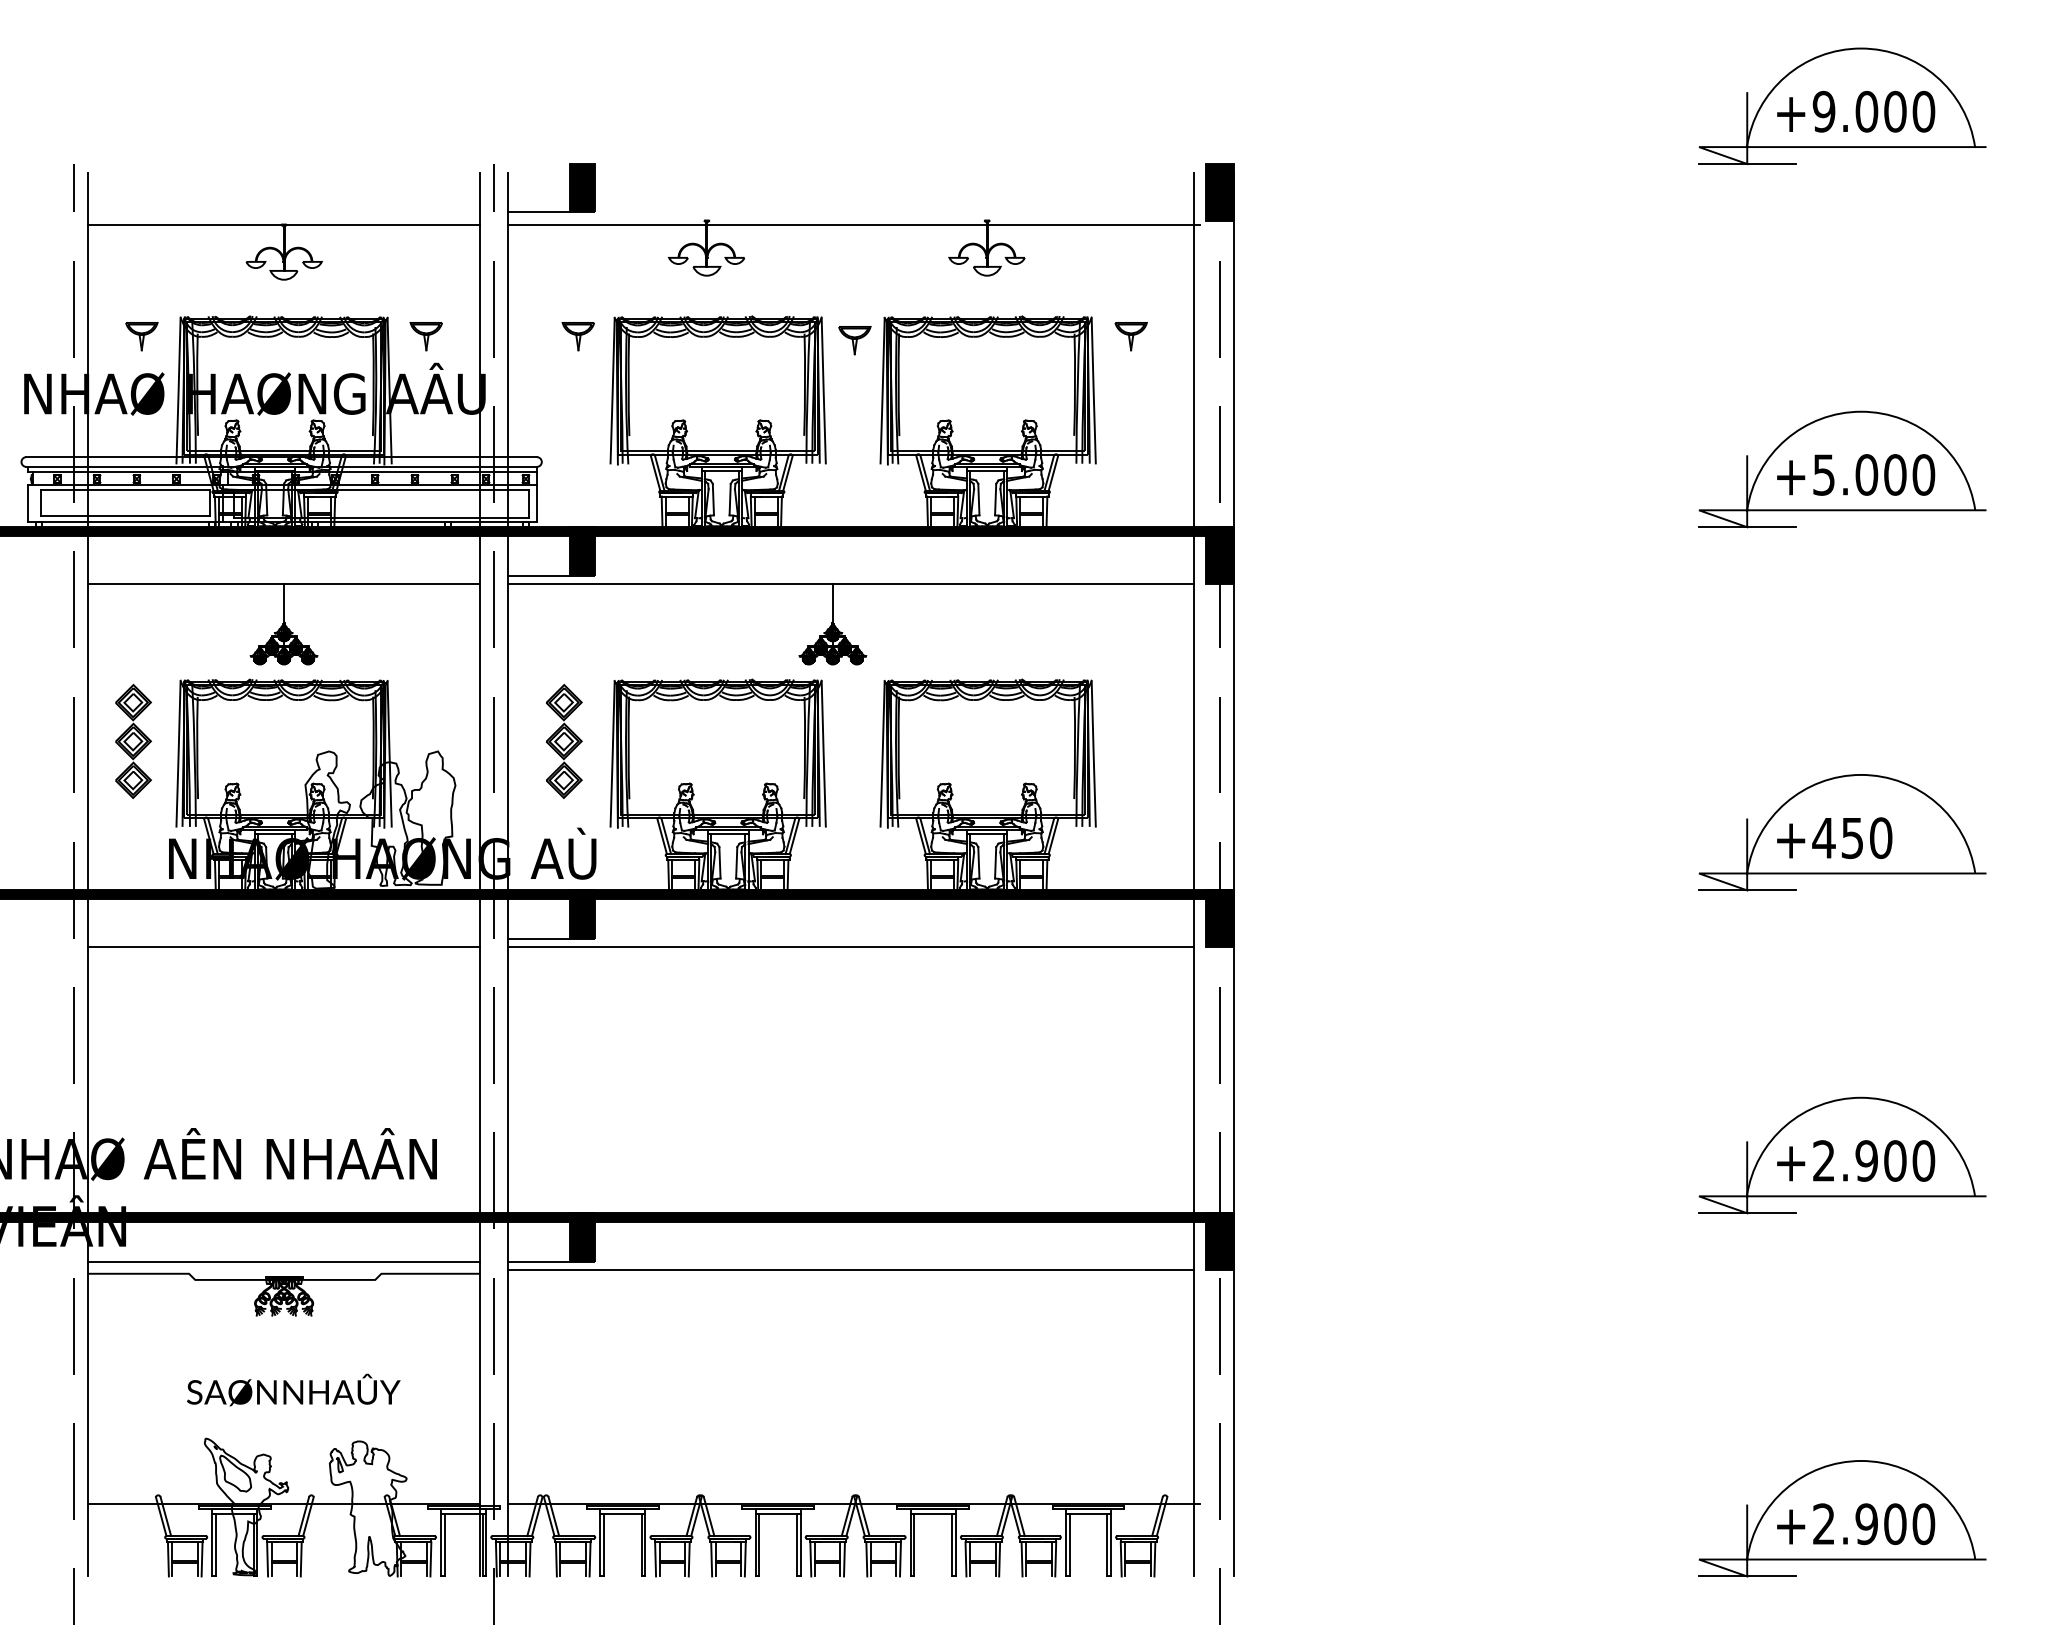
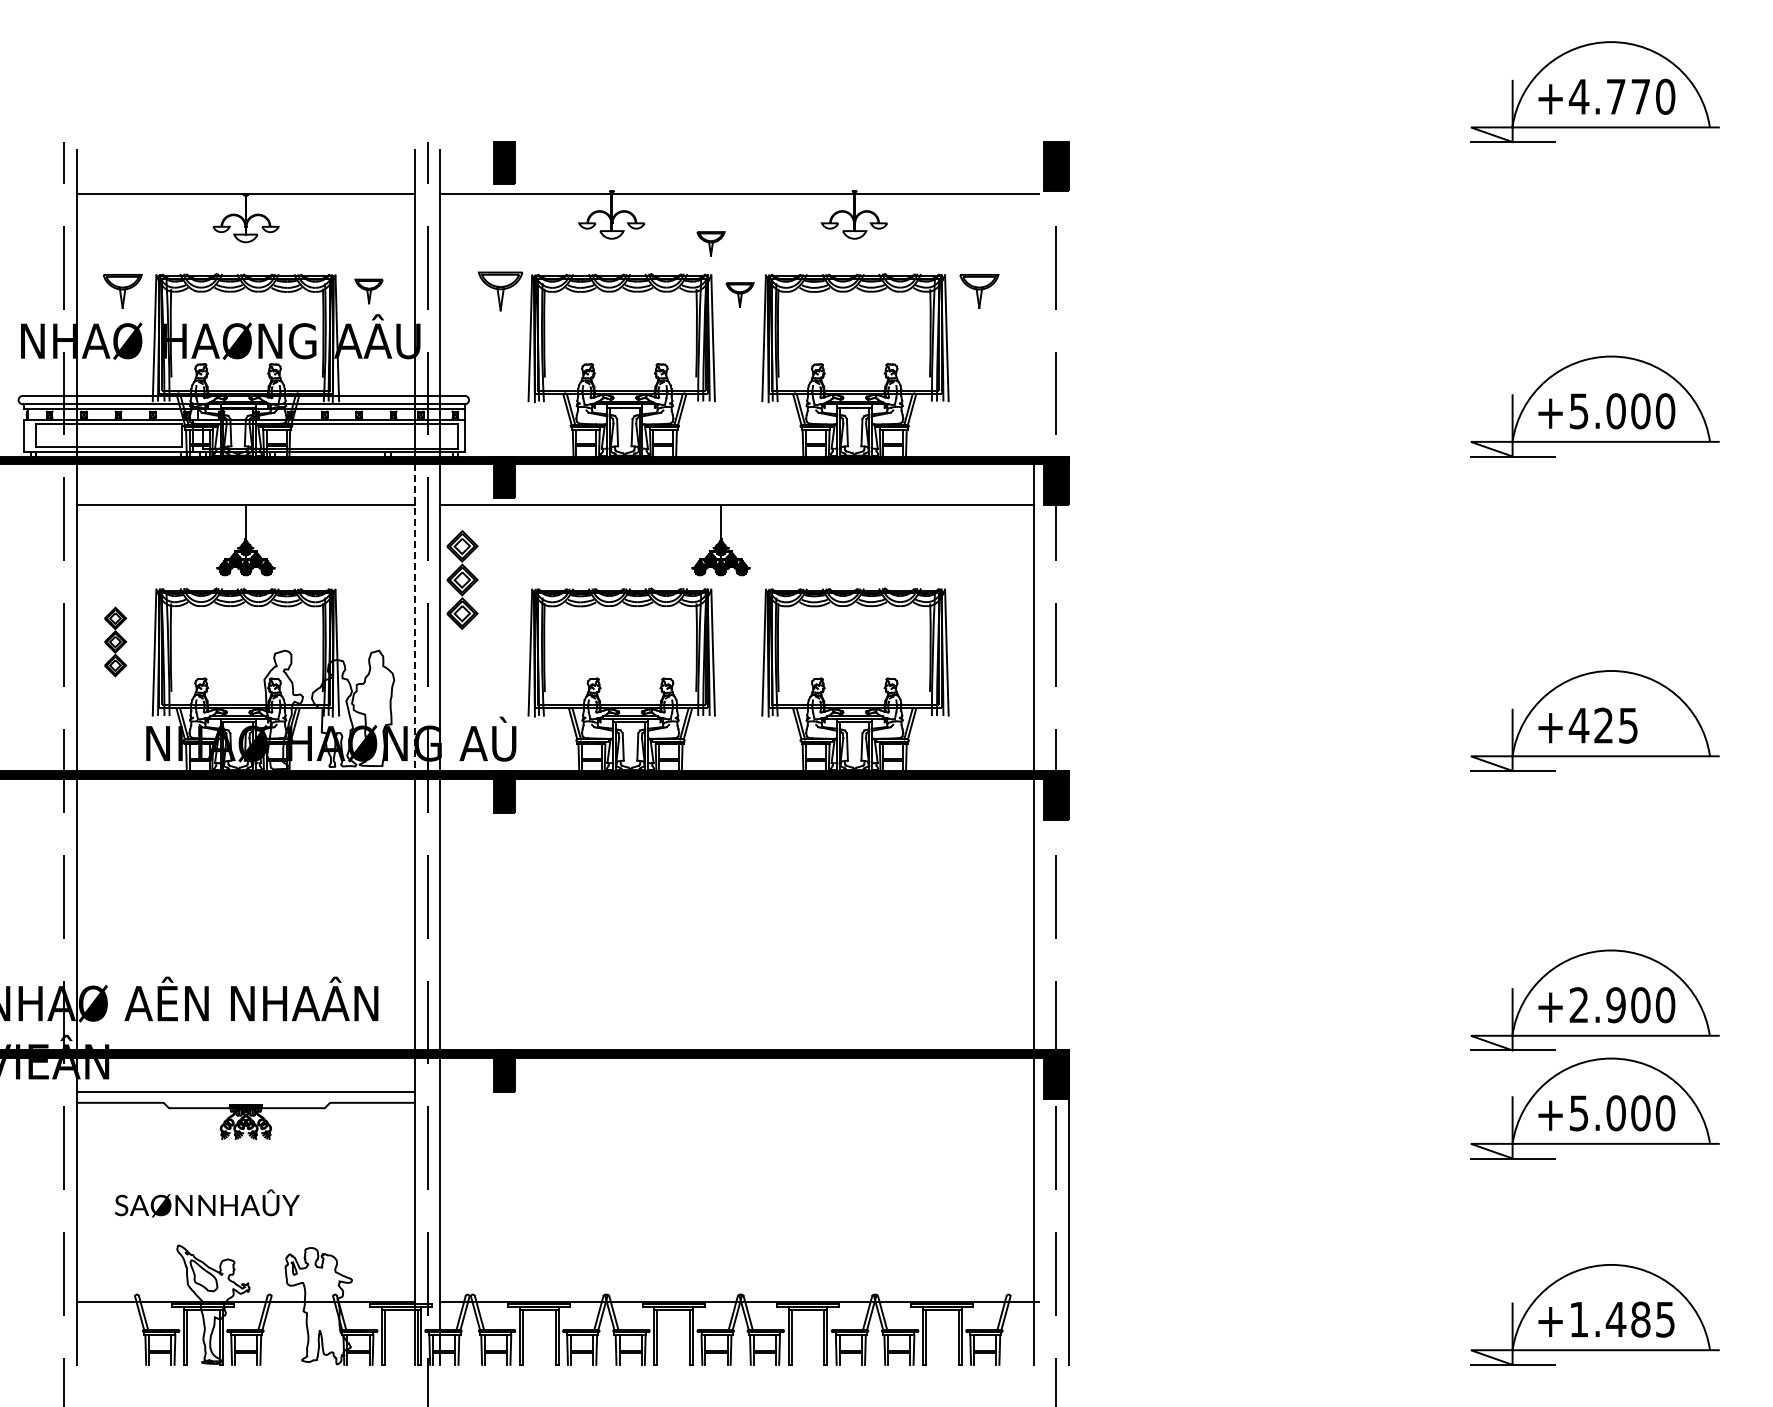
text: (1859, 111) -> (1609, 96), +9.000 -> +4.770
line: (538, 213) -> (466, 184), removed
part: (820, 281) -> (710, 243), added
part: (141, 336) -> (122, 291), size x1.4
part: (578, 336) -> (500, 291), size x1.6
part: (1130, 336) -> (978, 291), size x1.4
line: (1193, 349) -> (1033, 302), removed
line: (1234, 349) -> (1068, 302), removed
line: (538, 575) -> (466, 498), removed
line: (1234, 713) -> (1068, 617), removed
line: (479, 714) -> (415, 618), solid -> dashed
part: (133, 740) -> (115, 641), size x0.7
part: (564, 740) -> (462, 579), moved
text: (1867, 837) -> (1616, 725), +450 -> +425
line: (538, 938) -> (466, 812), removed
line: (283, 946) -> (245, 819), removed
line: (850, 946) -> (736, 819), removed
line: (1234, 1056) -> (1068, 914), removed
line: (538, 1261) -> (466, 1092), removed
line: (850, 1269) -> (736, 1099), removed
part: (1841, 1280) -> (1594, 1108), added
text: (293, 1390) -> (207, 1203), moved
text: (1874, 1524) -> (1622, 1319), +2.900 -> +1.485

